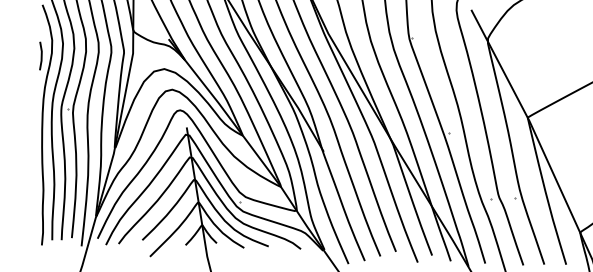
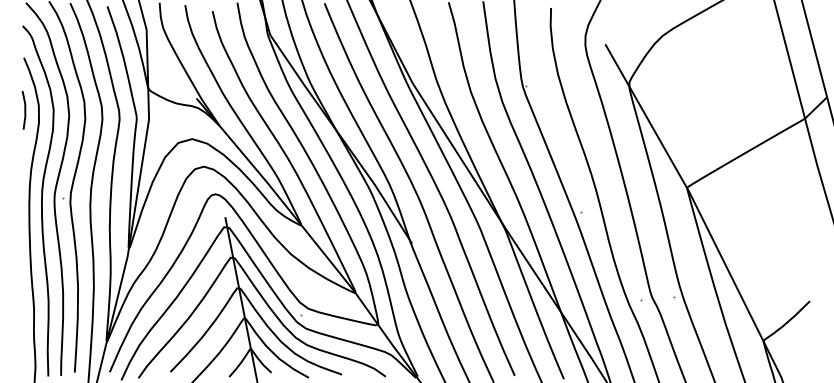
line: (41, 56) -> (24, 110), moved

